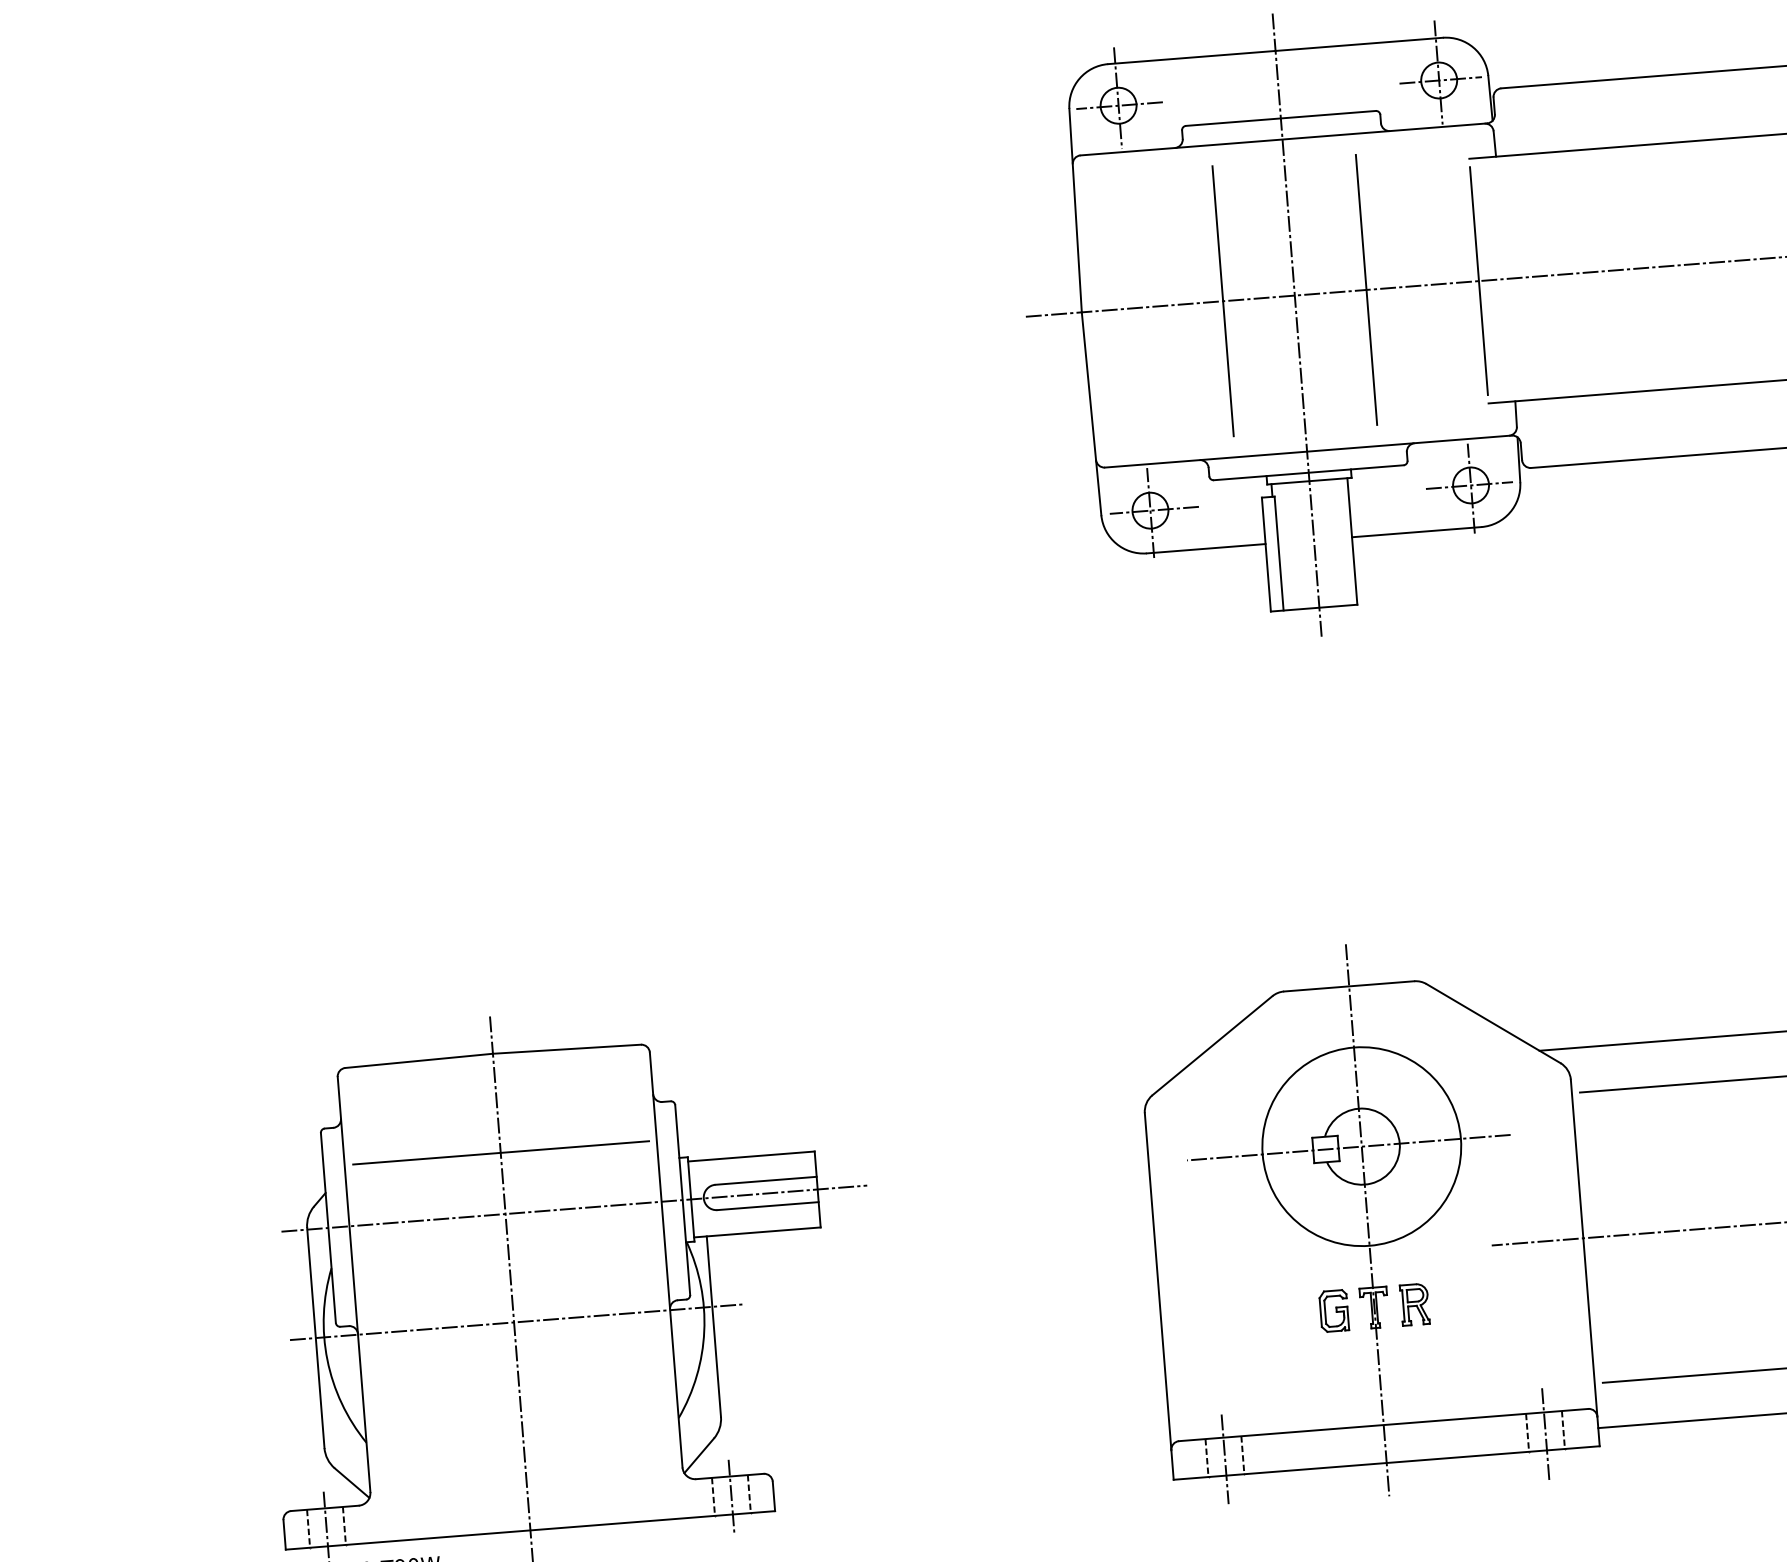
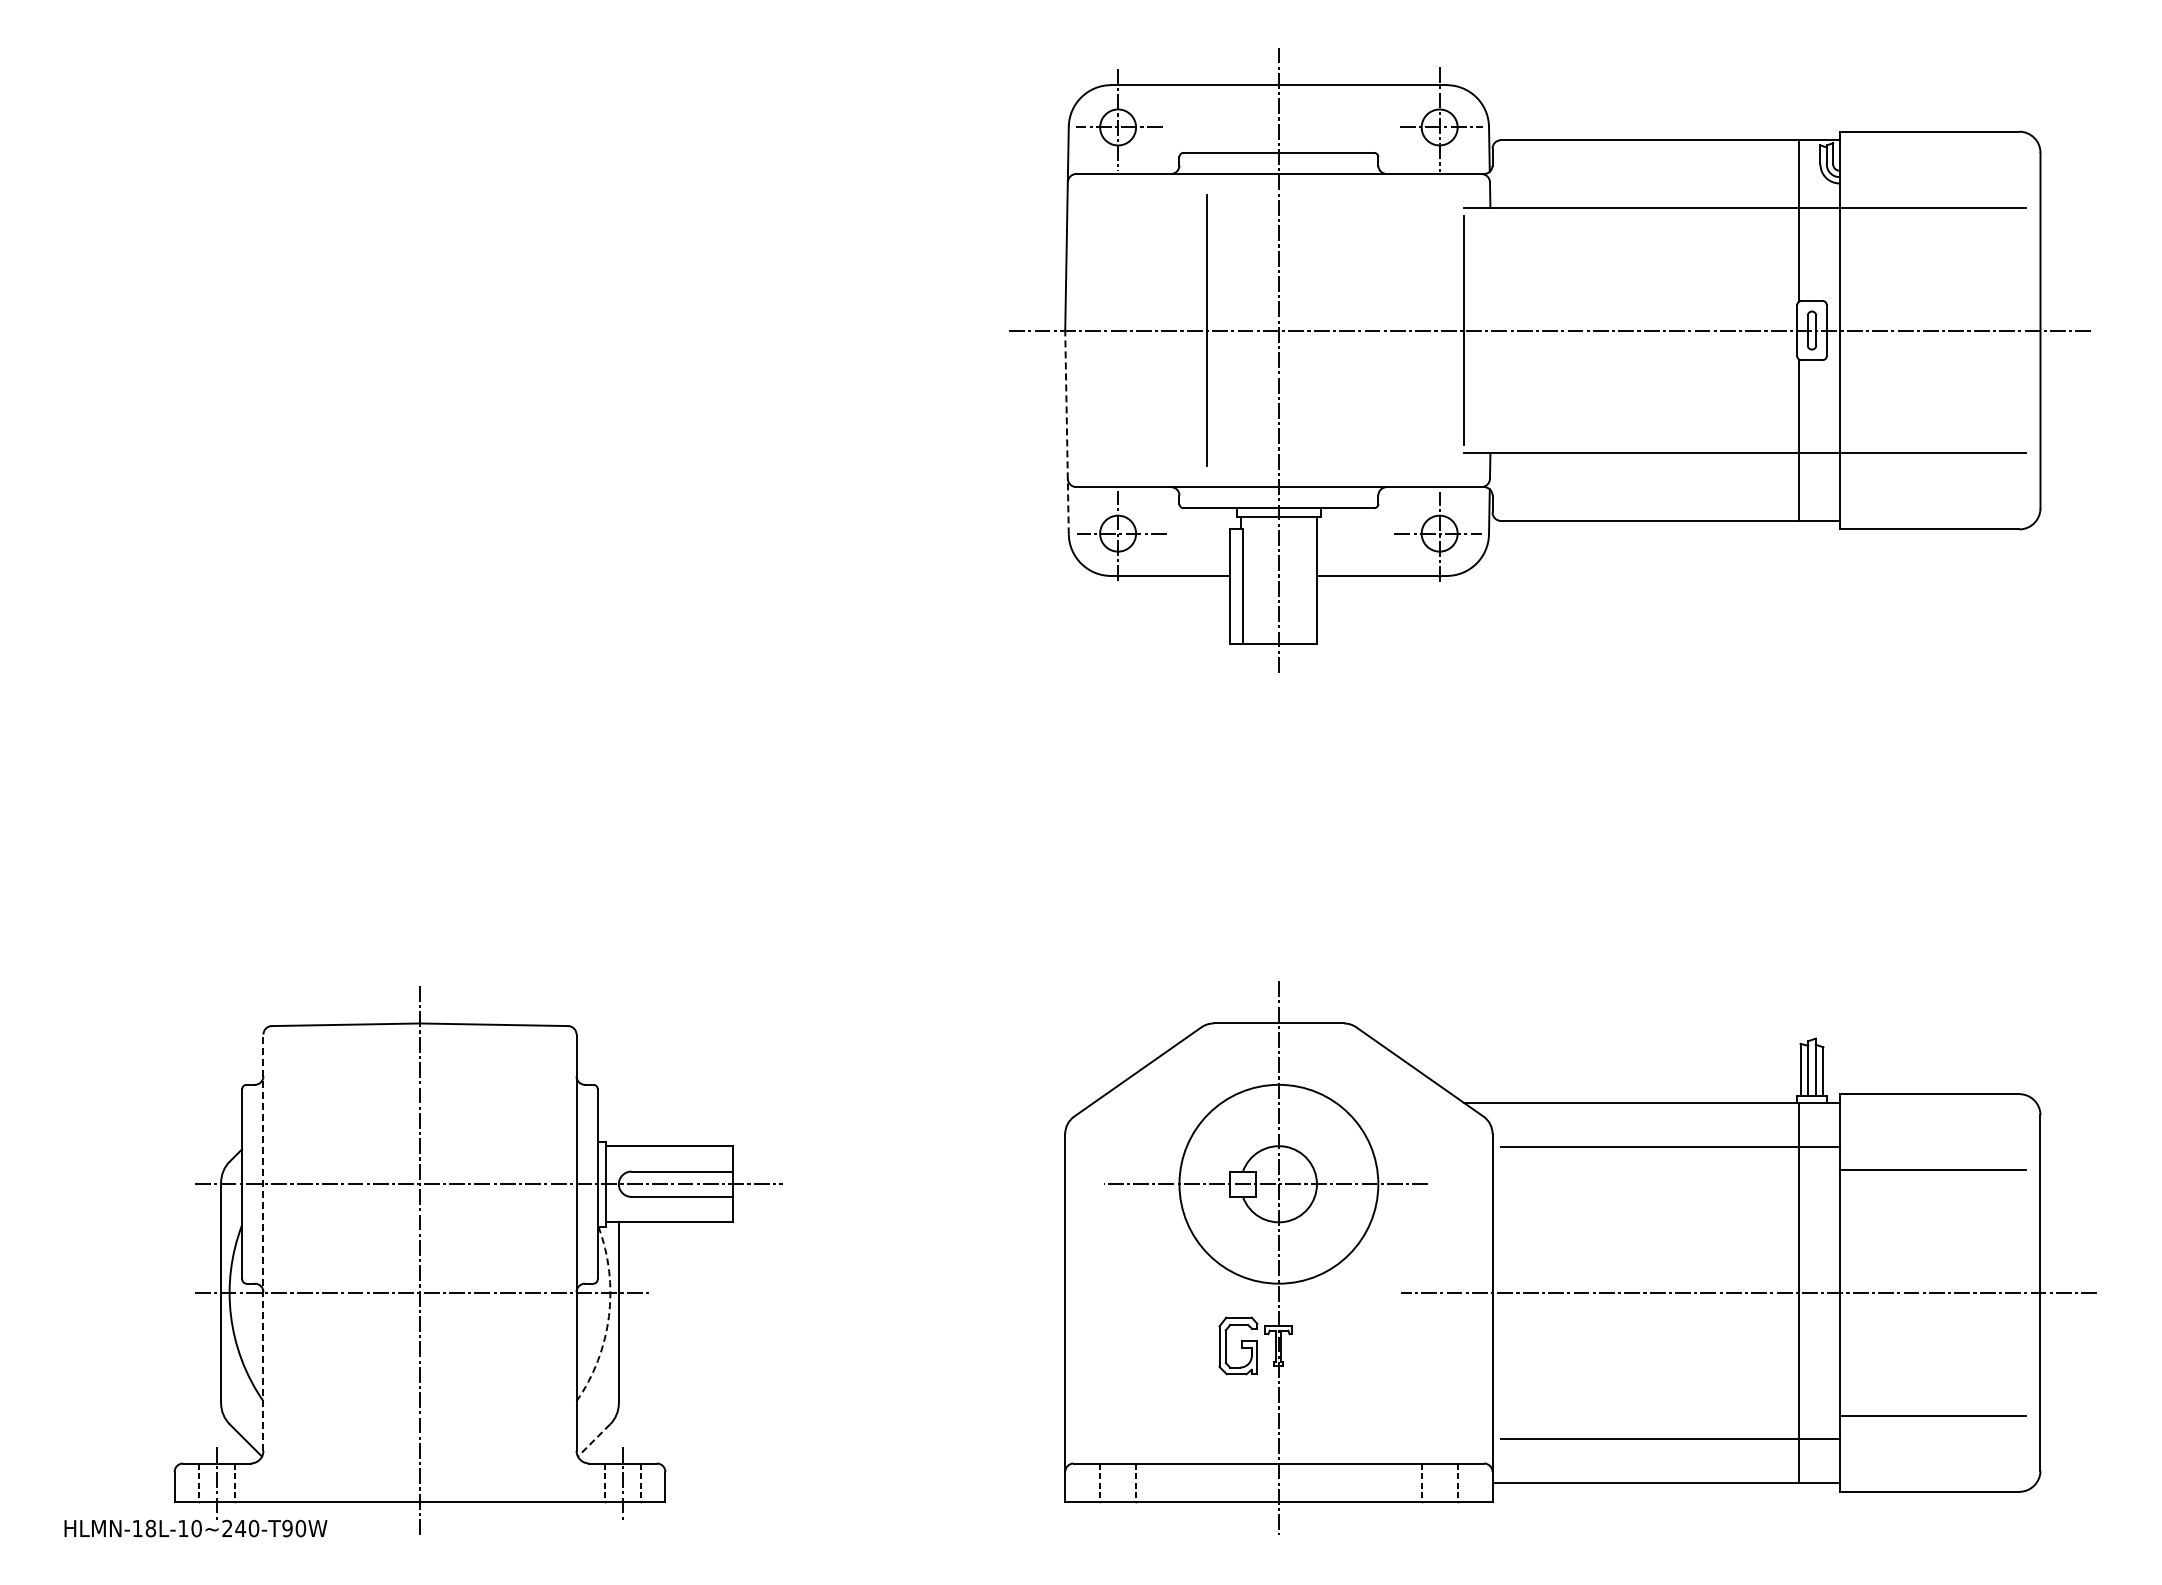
line: (1366, 289) -> (1350, 330), removed
line: (1092, 413) -> (1067, 432), solid -> dashed
line: (501, 1152) -> (420, 1122), removed
line: (354, 1284) -> (263, 1242), solid -> dashed
part: (1414, 1304) -> (1319, 1345), removed
part: (1334, 1310) -> (1238, 1345), size x1.4
arc: (703, 1331) -> (608, 1316), solid -> dashed
line: (1545, 1434) -> (1439, 1485), removed
line: (699, 1455) -> (594, 1440), solid -> dashed
line: (1225, 1459) -> (1118, 1485), removed

